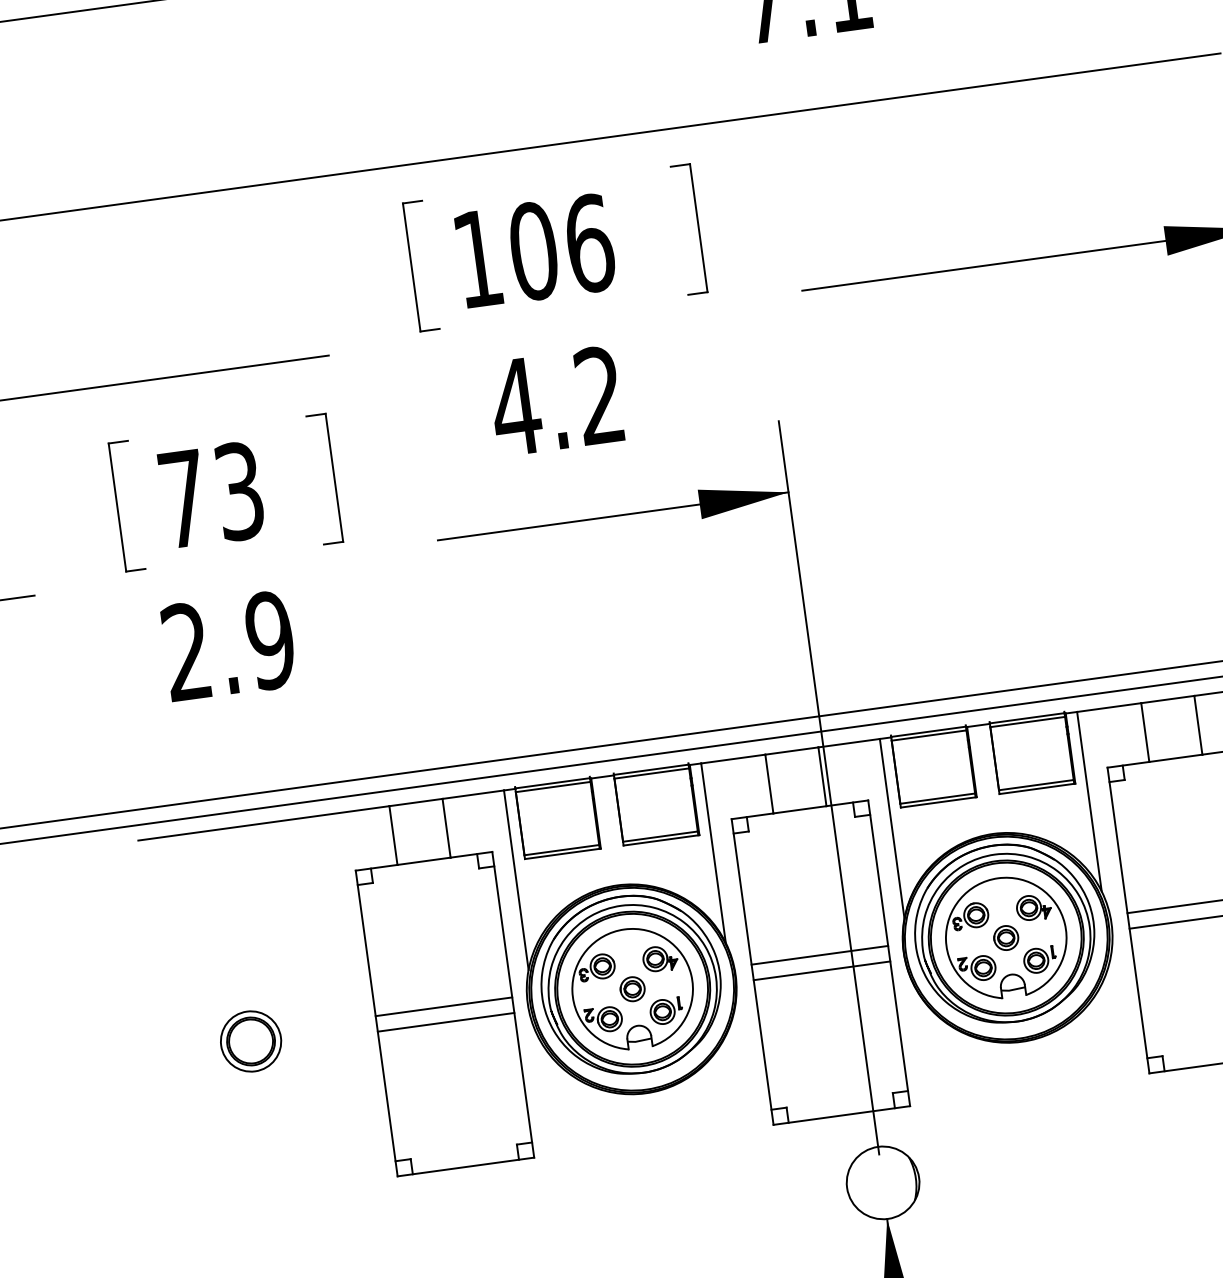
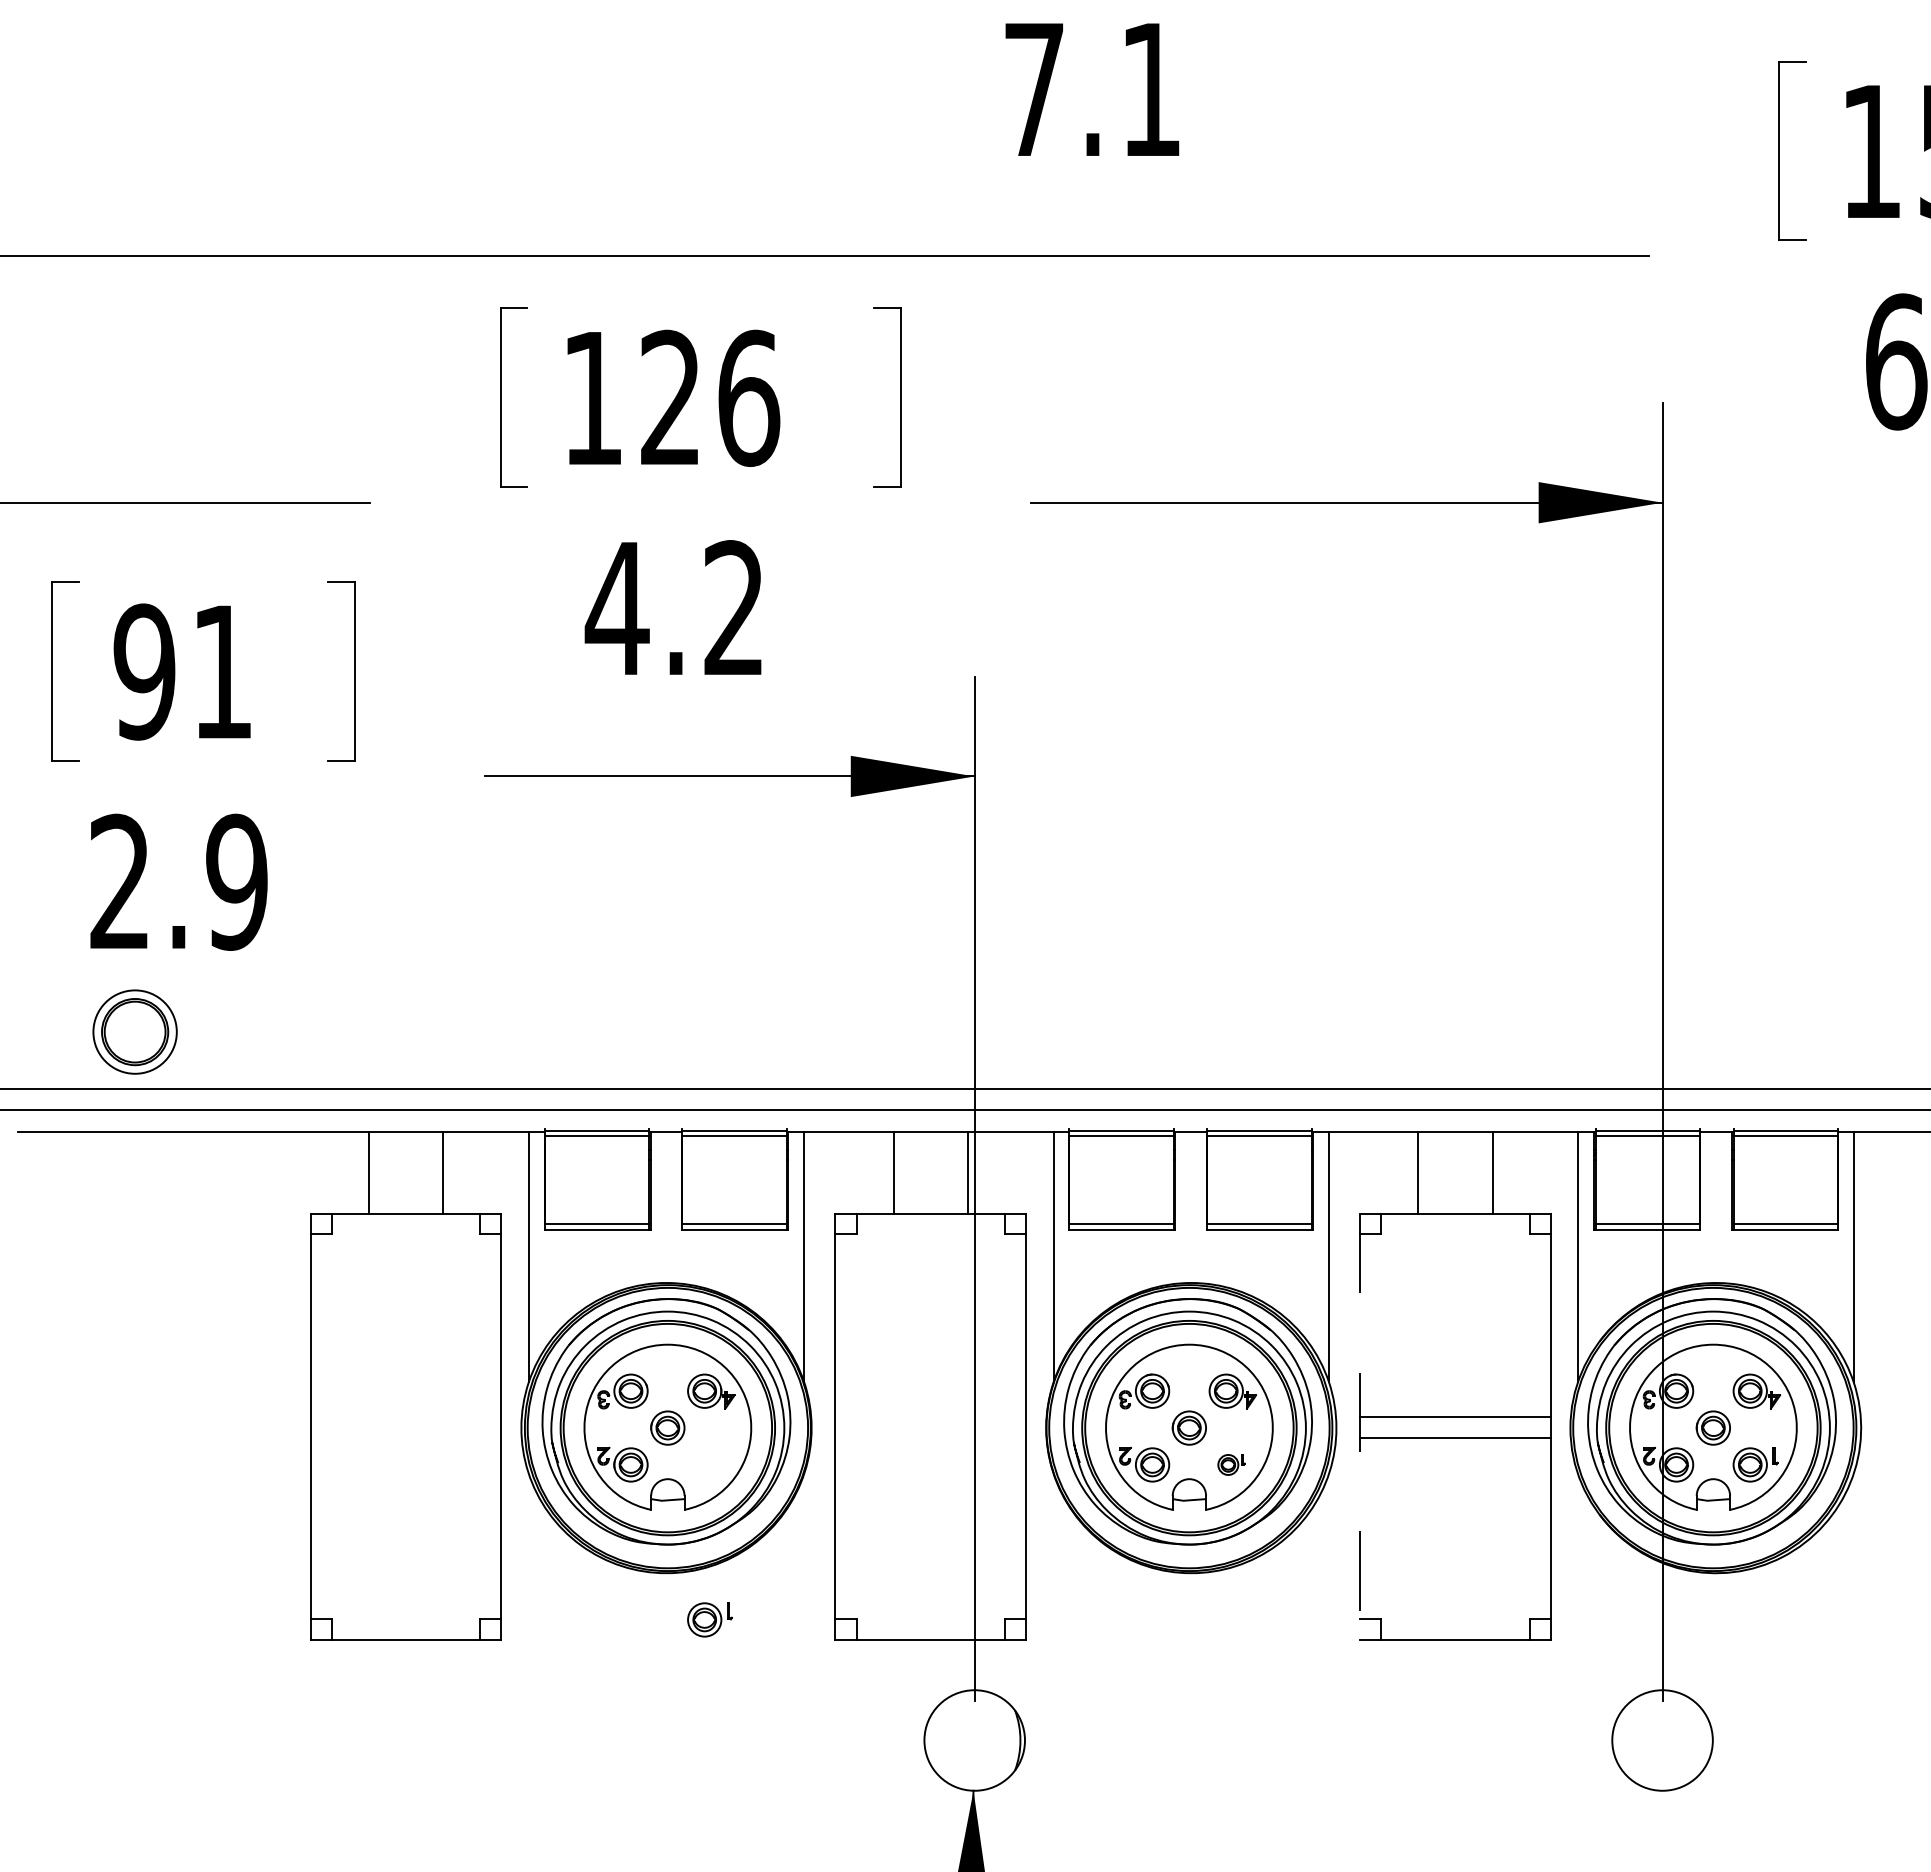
text: (533, 250) -> (670, 397), 106 -> 126
text: (210, 494) -> (182, 671), 73 -> 91
line: (1128, 920) -> (1360, 1427), solid -> dashed
line: (819, 955) -> (930, 1416), removed
part: (1039, 959) -> (1231, 1464), size x0.6
line: (821, 970) -> (930, 1438), removed
line: (443, 1006) -> (405, 1416), removed
part: (666, 1011) -> (709, 1619), moved
line: (445, 1022) -> (405, 1438), removed
part: (250, 1041) -> (134, 1031), moved

